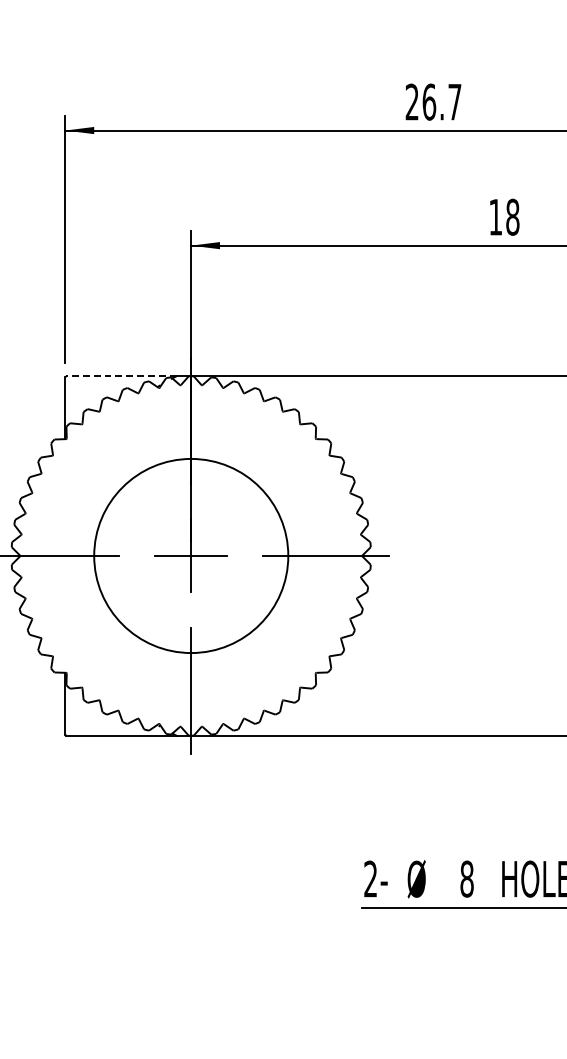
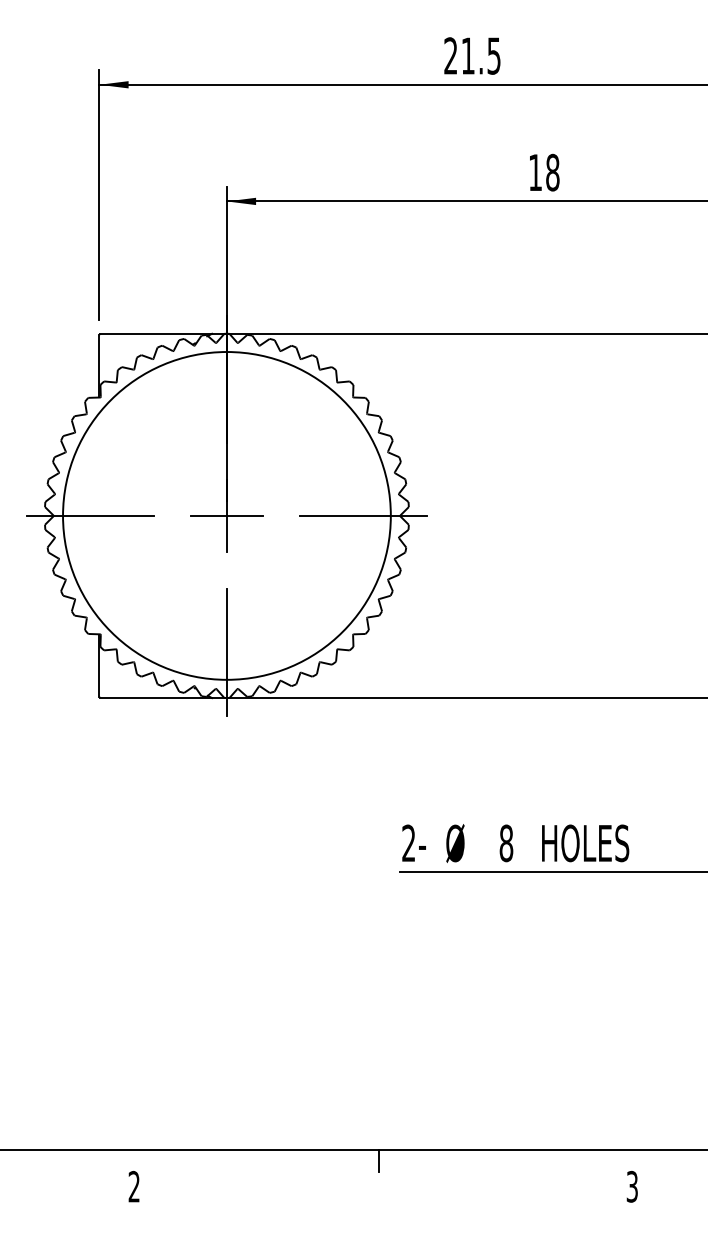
text: (441, 101) -> (480, 55), 26.7 -> 21.5
line: (121, 375) -> (156, 333), dashed -> solid
circle: (190, 555) -> (226, 515), size x1.67

